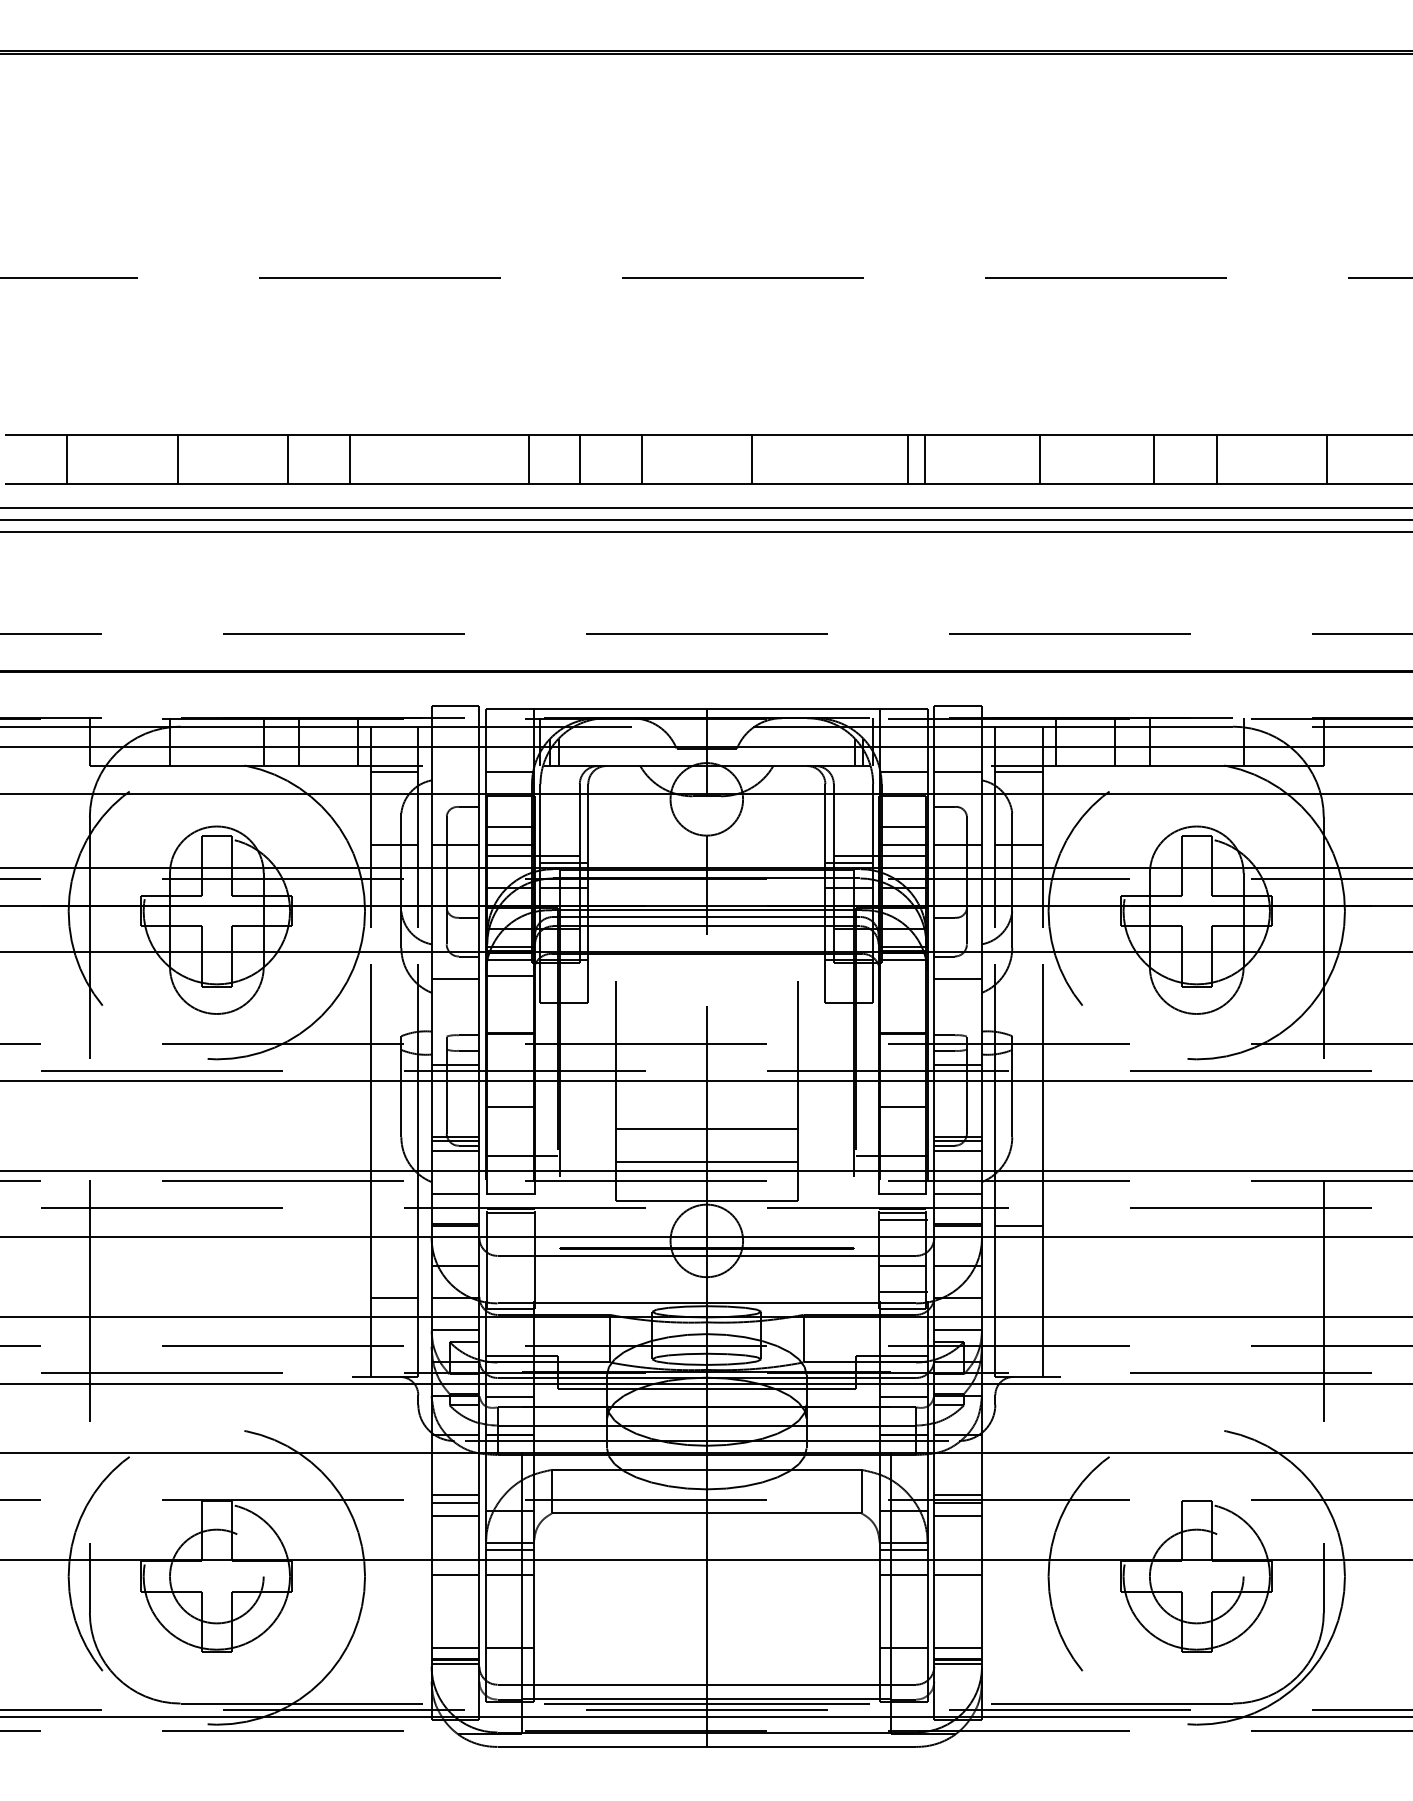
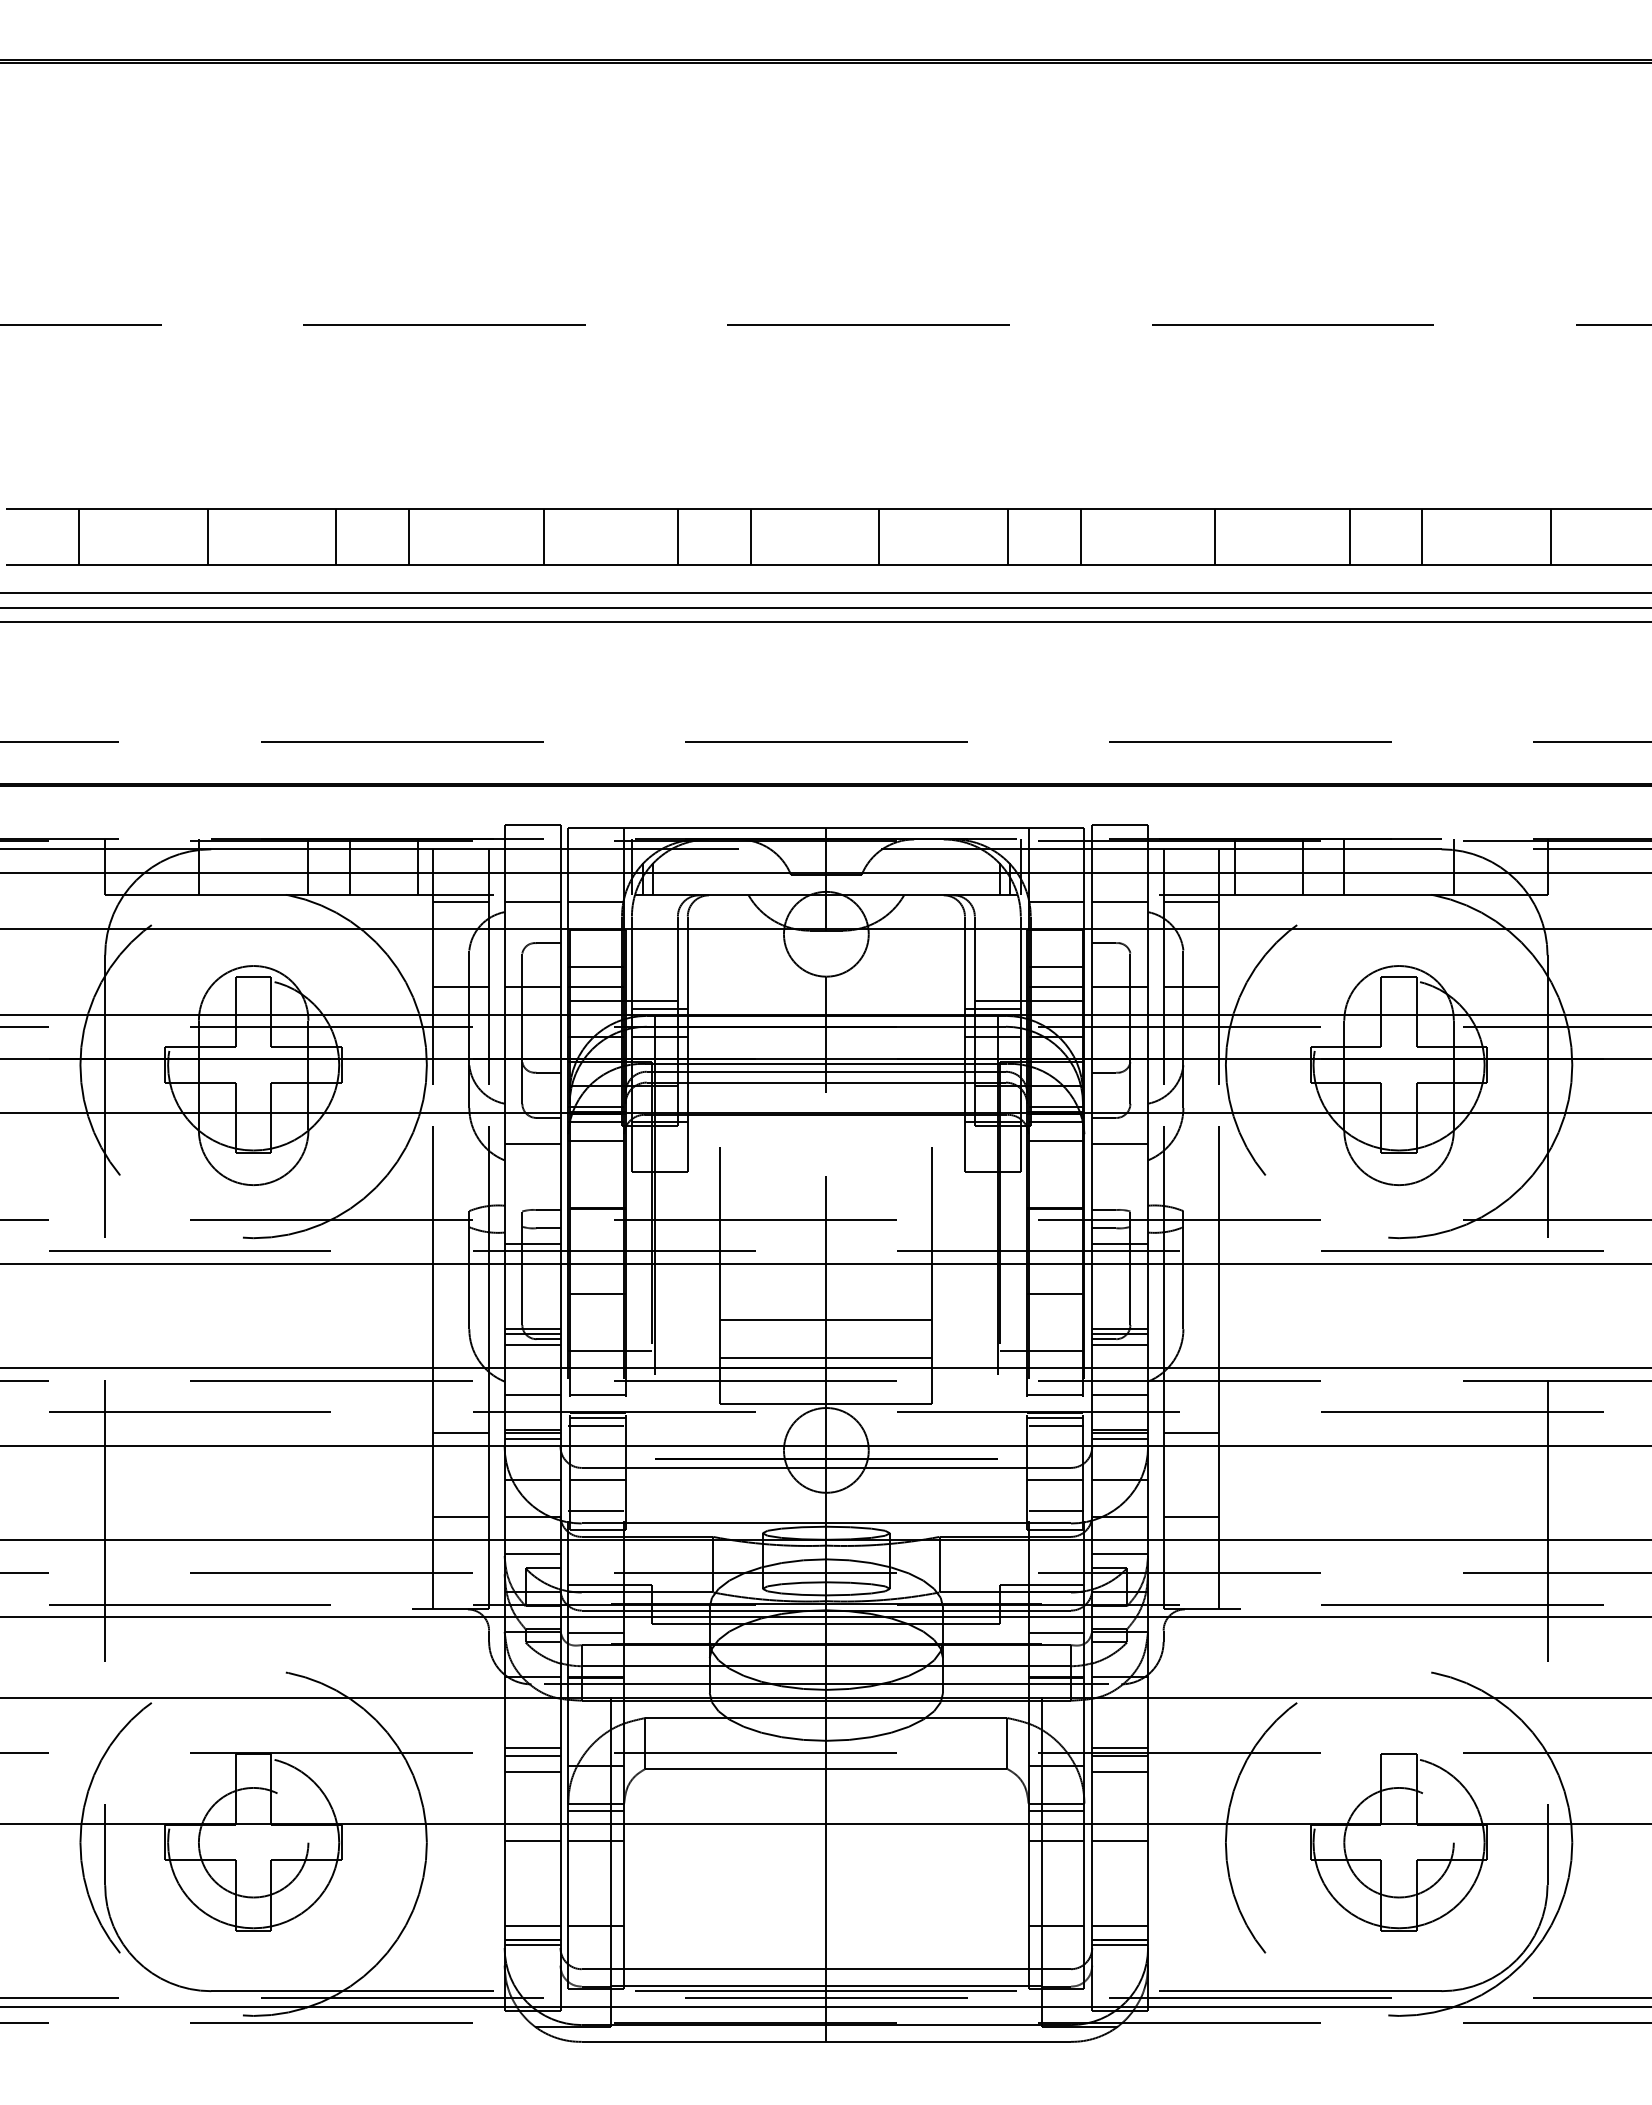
line: (528, 459) -> (543, 536), moved
line: (907, 459) -> (1008, 536), moved
line: (455, 772) -> (532, 902), added
line: (903, 976) -> (1056, 1141), added
line: (510, 1219) -> (596, 1425), added
line: (394, 1225) -> (461, 1432), added
line: (455, 1231) -> (532, 1439), added
line: (958, 1231) -> (1120, 1439), added
line: (511, 1266) -> (597, 1480), added
line: (510, 1292) -> (596, 1510), added
line: (1019, 1298) -> (1191, 1517), added

